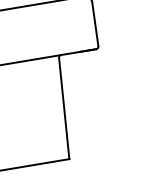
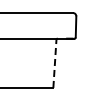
line: (63, 107) -> (54, 63), solid -> dashed

